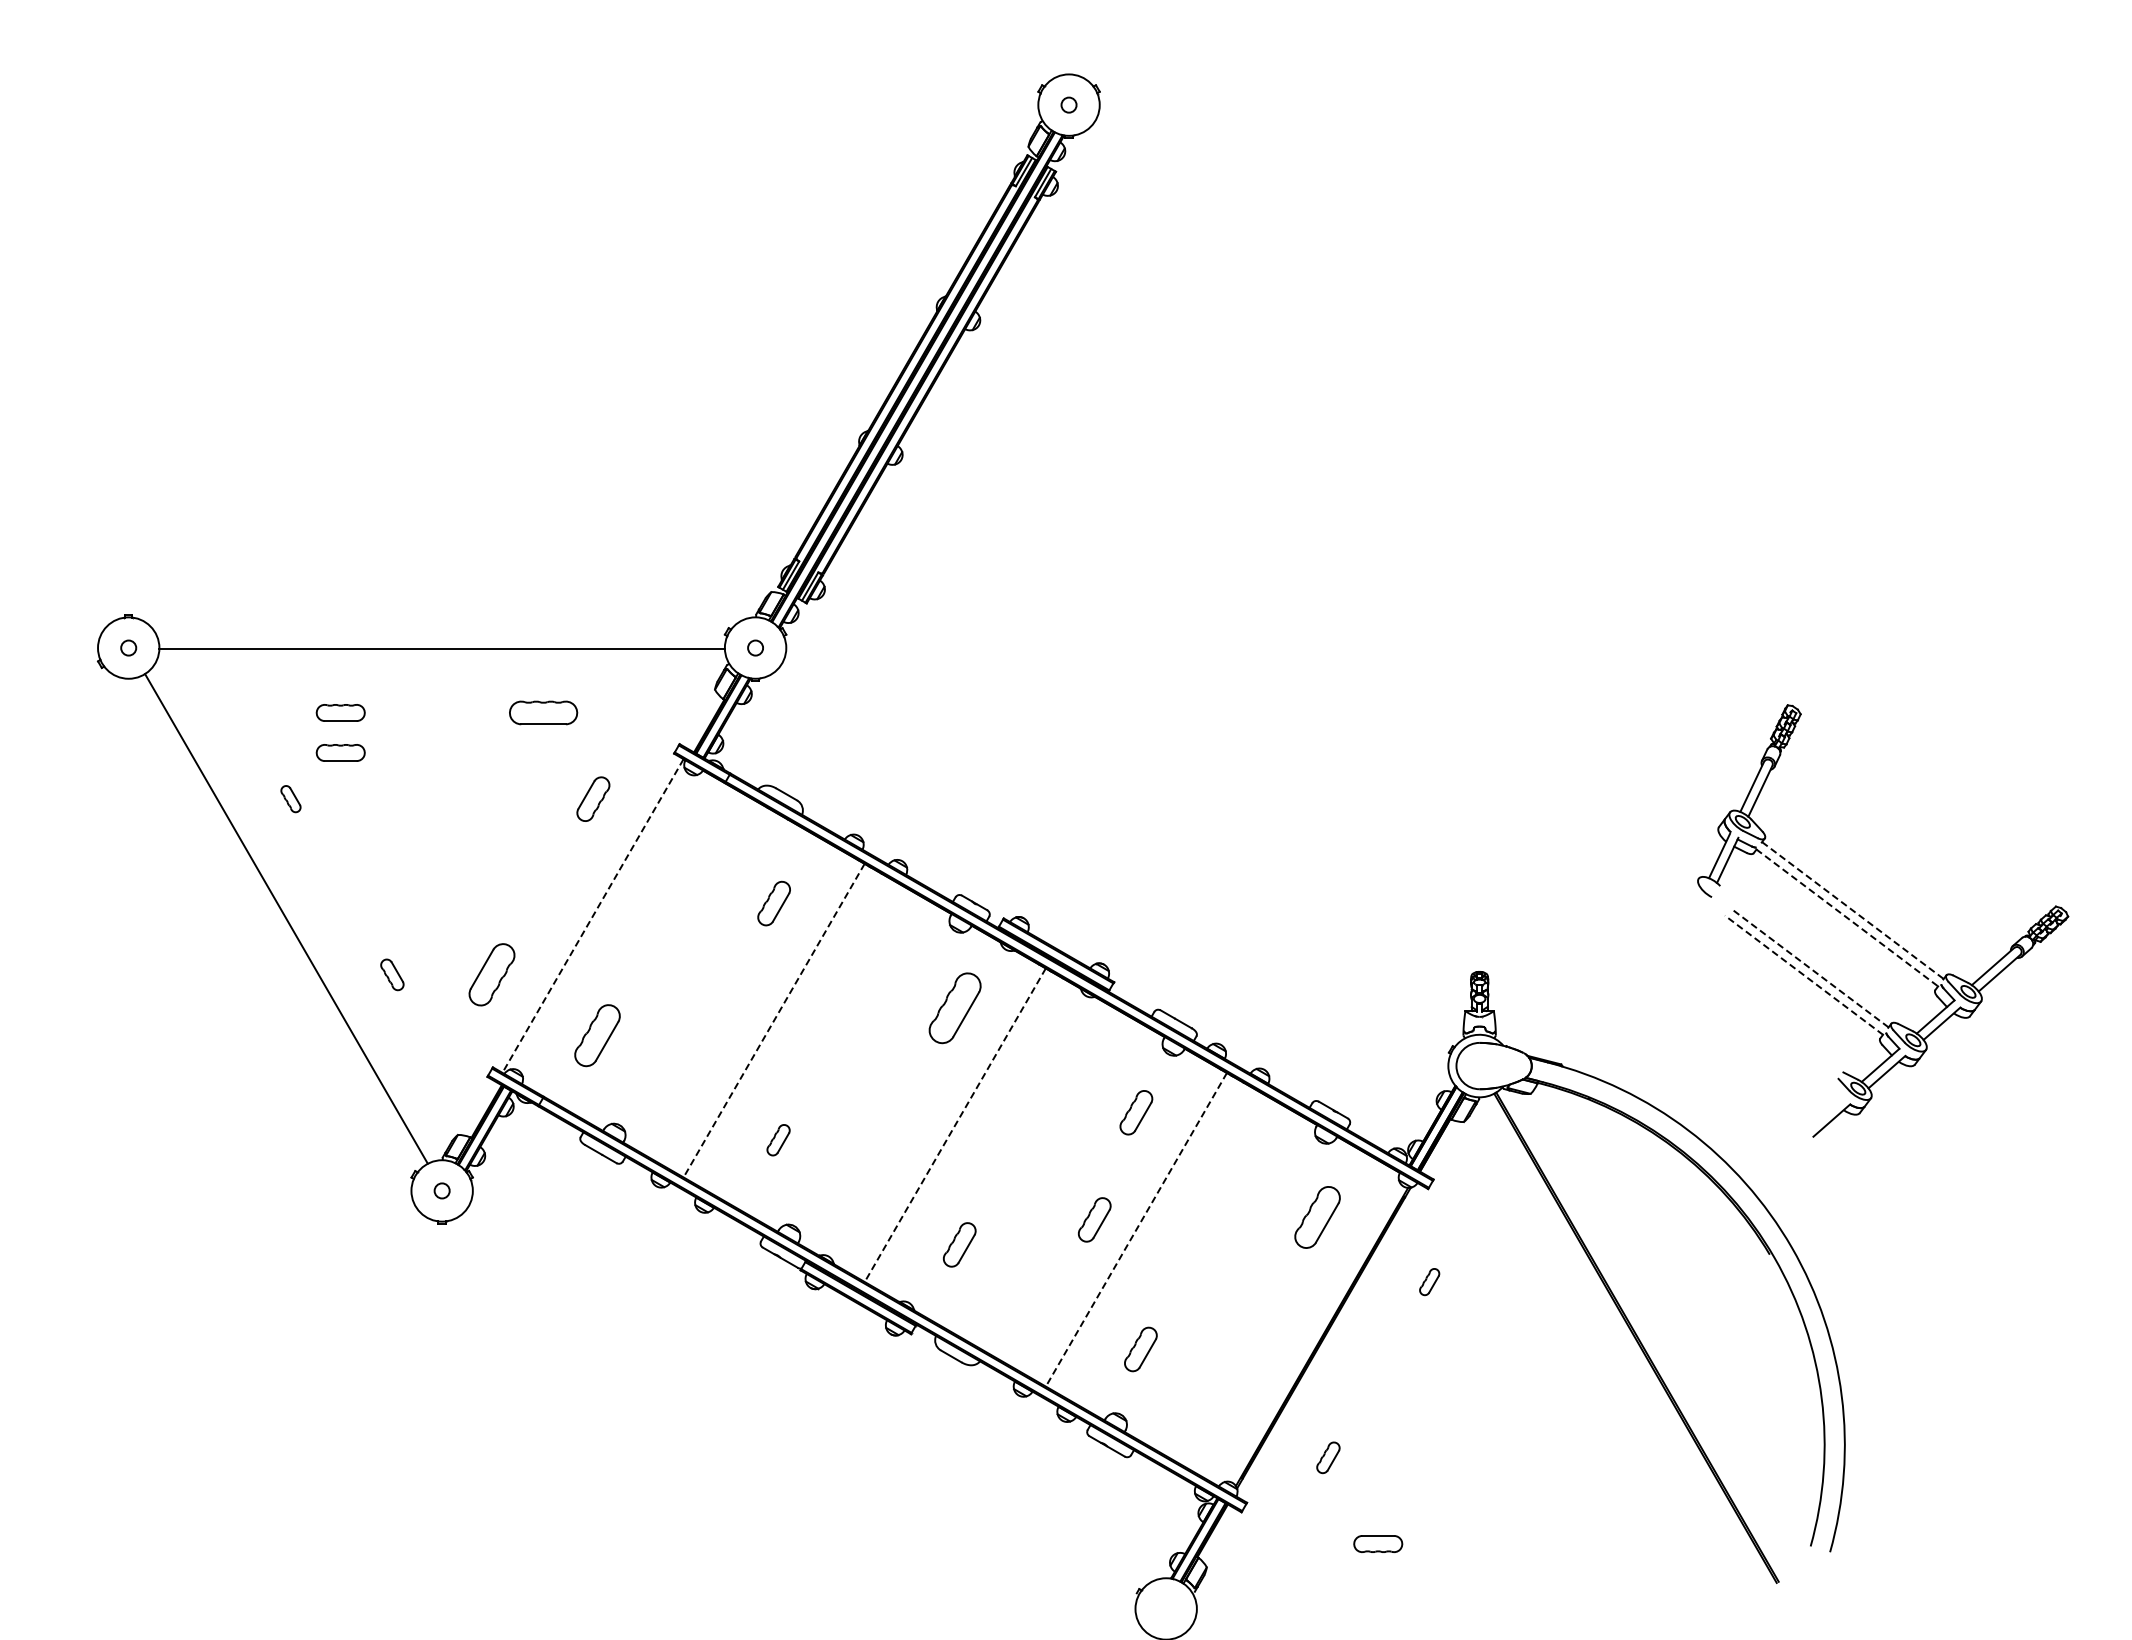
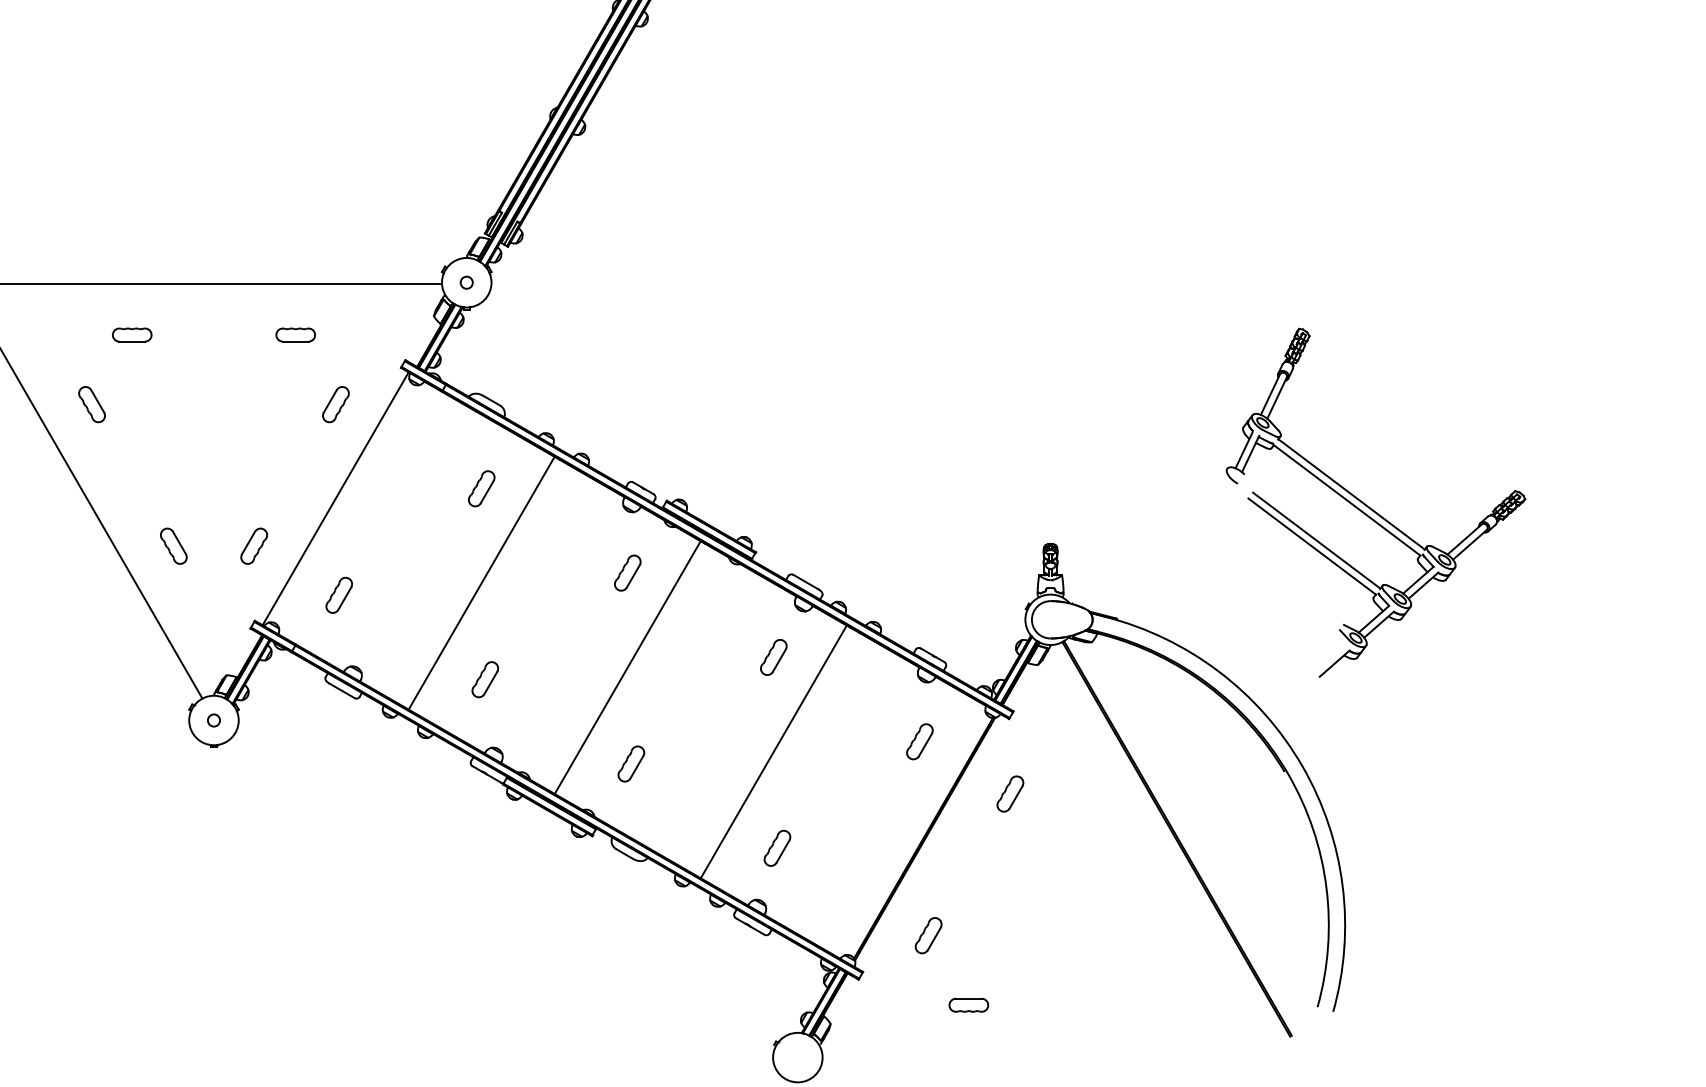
part: (543, 712) -> (295, 334), size x0.71
part: (340, 752) -> (132, 366), removed
part: (290, 798) -> (91, 404), size x1.67
line: (1852, 910) -> (1351, 494), dashed -> solid
line: (592, 916) -> (335, 499), dashed -> solid
line: (1847, 917) -> (1347, 500), dashed -> solid
line: (1809, 967) -> (1316, 540), dashed -> solid
part: (392, 974) -> (173, 545), size x1.43
part: (491, 974) -> (253, 545), size x0.71
line: (1803, 975) -> (1311, 546), dashed -> solid
part: (955, 1007) -> (627, 572), size x0.62
line: (773, 1021) -> (481, 583), dashed -> solid
part: (597, 1035) -> (339, 595), size x0.71
line: (955, 1125) -> (627, 667), dashed -> solid
part: (778, 1139) -> (485, 679), size x1.43
part: (1317, 1216) -> (919, 741), size x0.71
part: (1094, 1219) -> (740, 743), removed
line: (1136, 1230) -> (773, 752), dashed -> solid
part: (1429, 1281) -> (1010, 793), size x1.67
part: (1328, 1457) -> (928, 935), size x1.43

